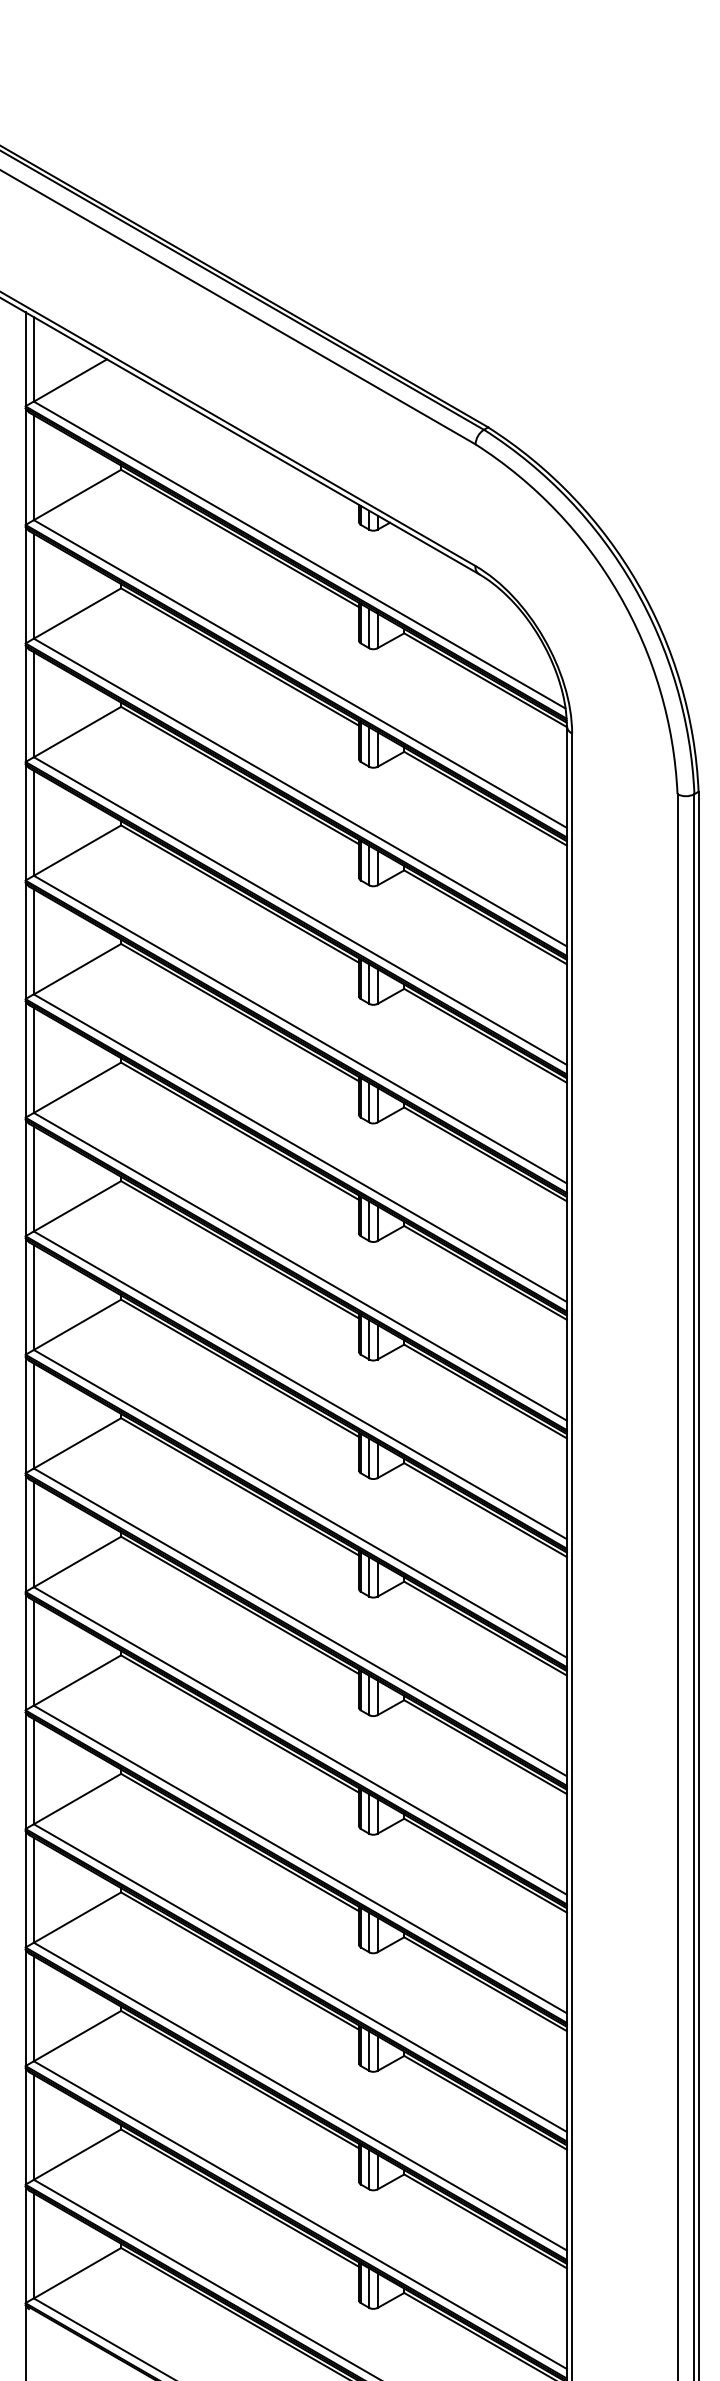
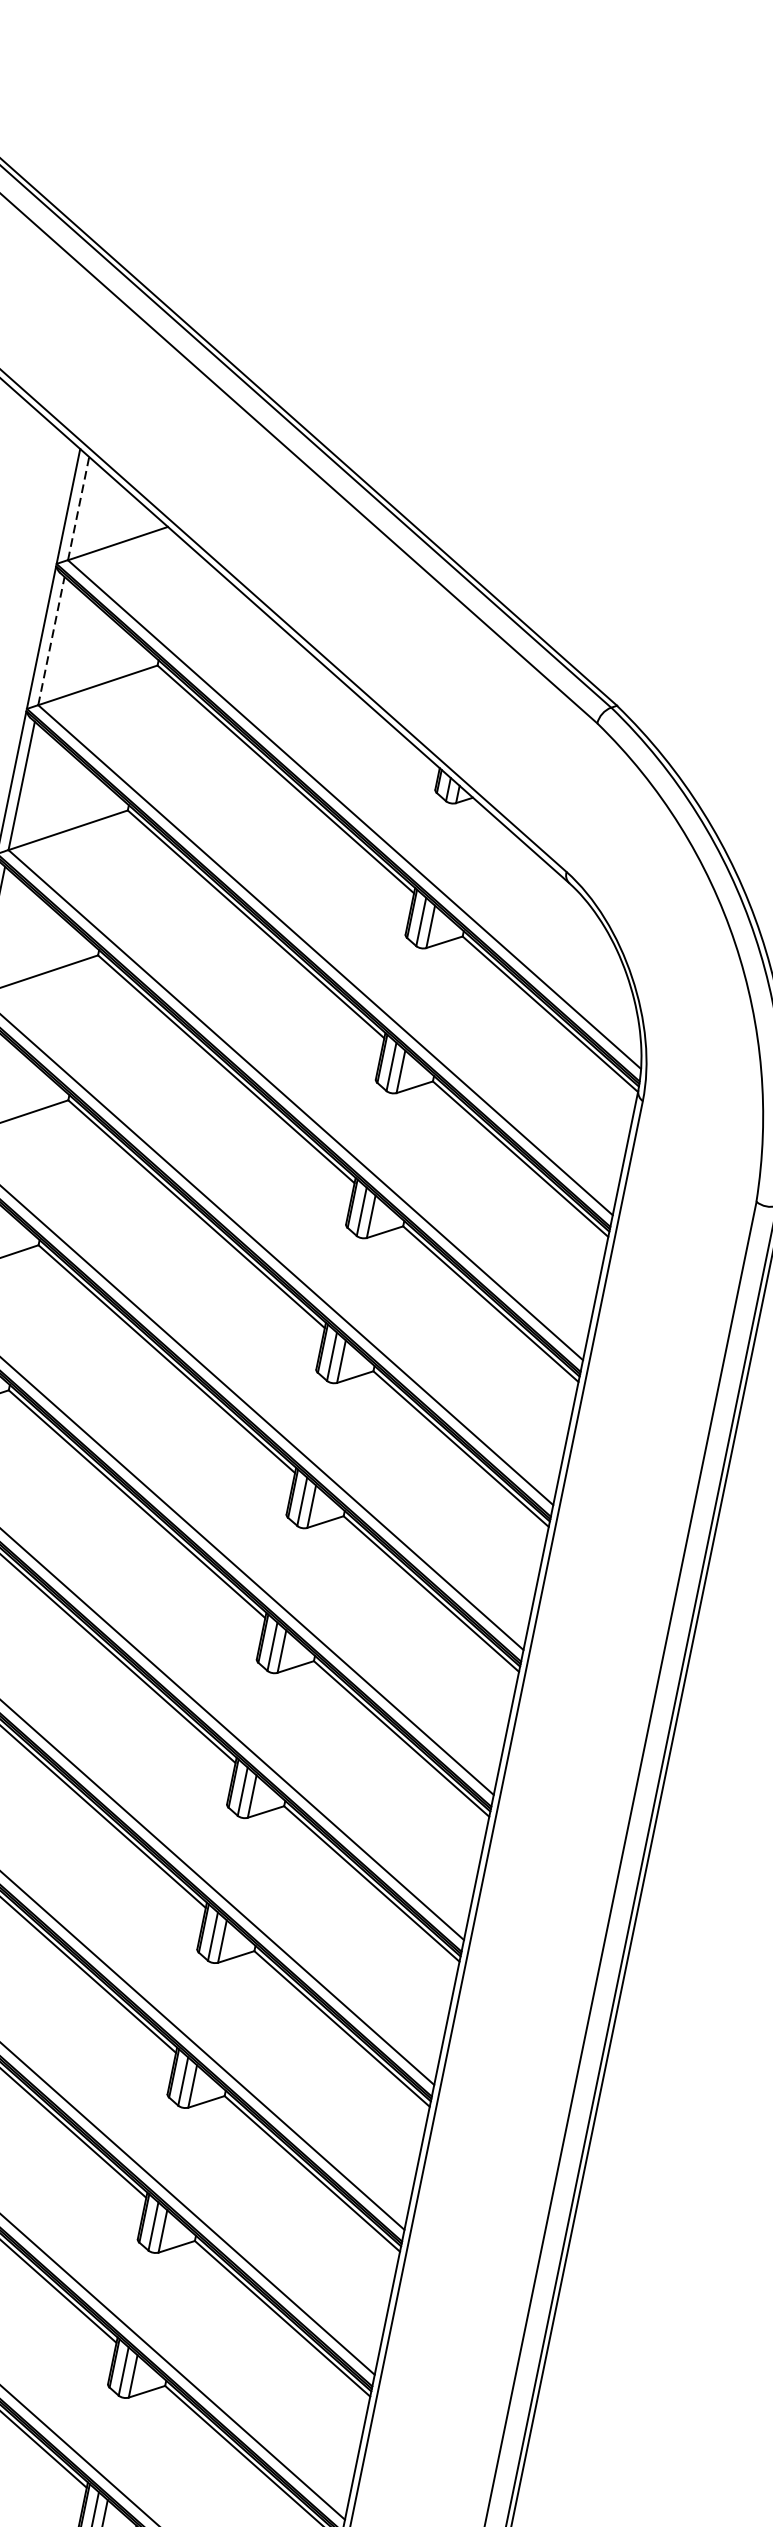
line: (33, 358) -> (78, 507), solid -> dashed
line: (33, 467) -> (50, 640), solid -> dashed

